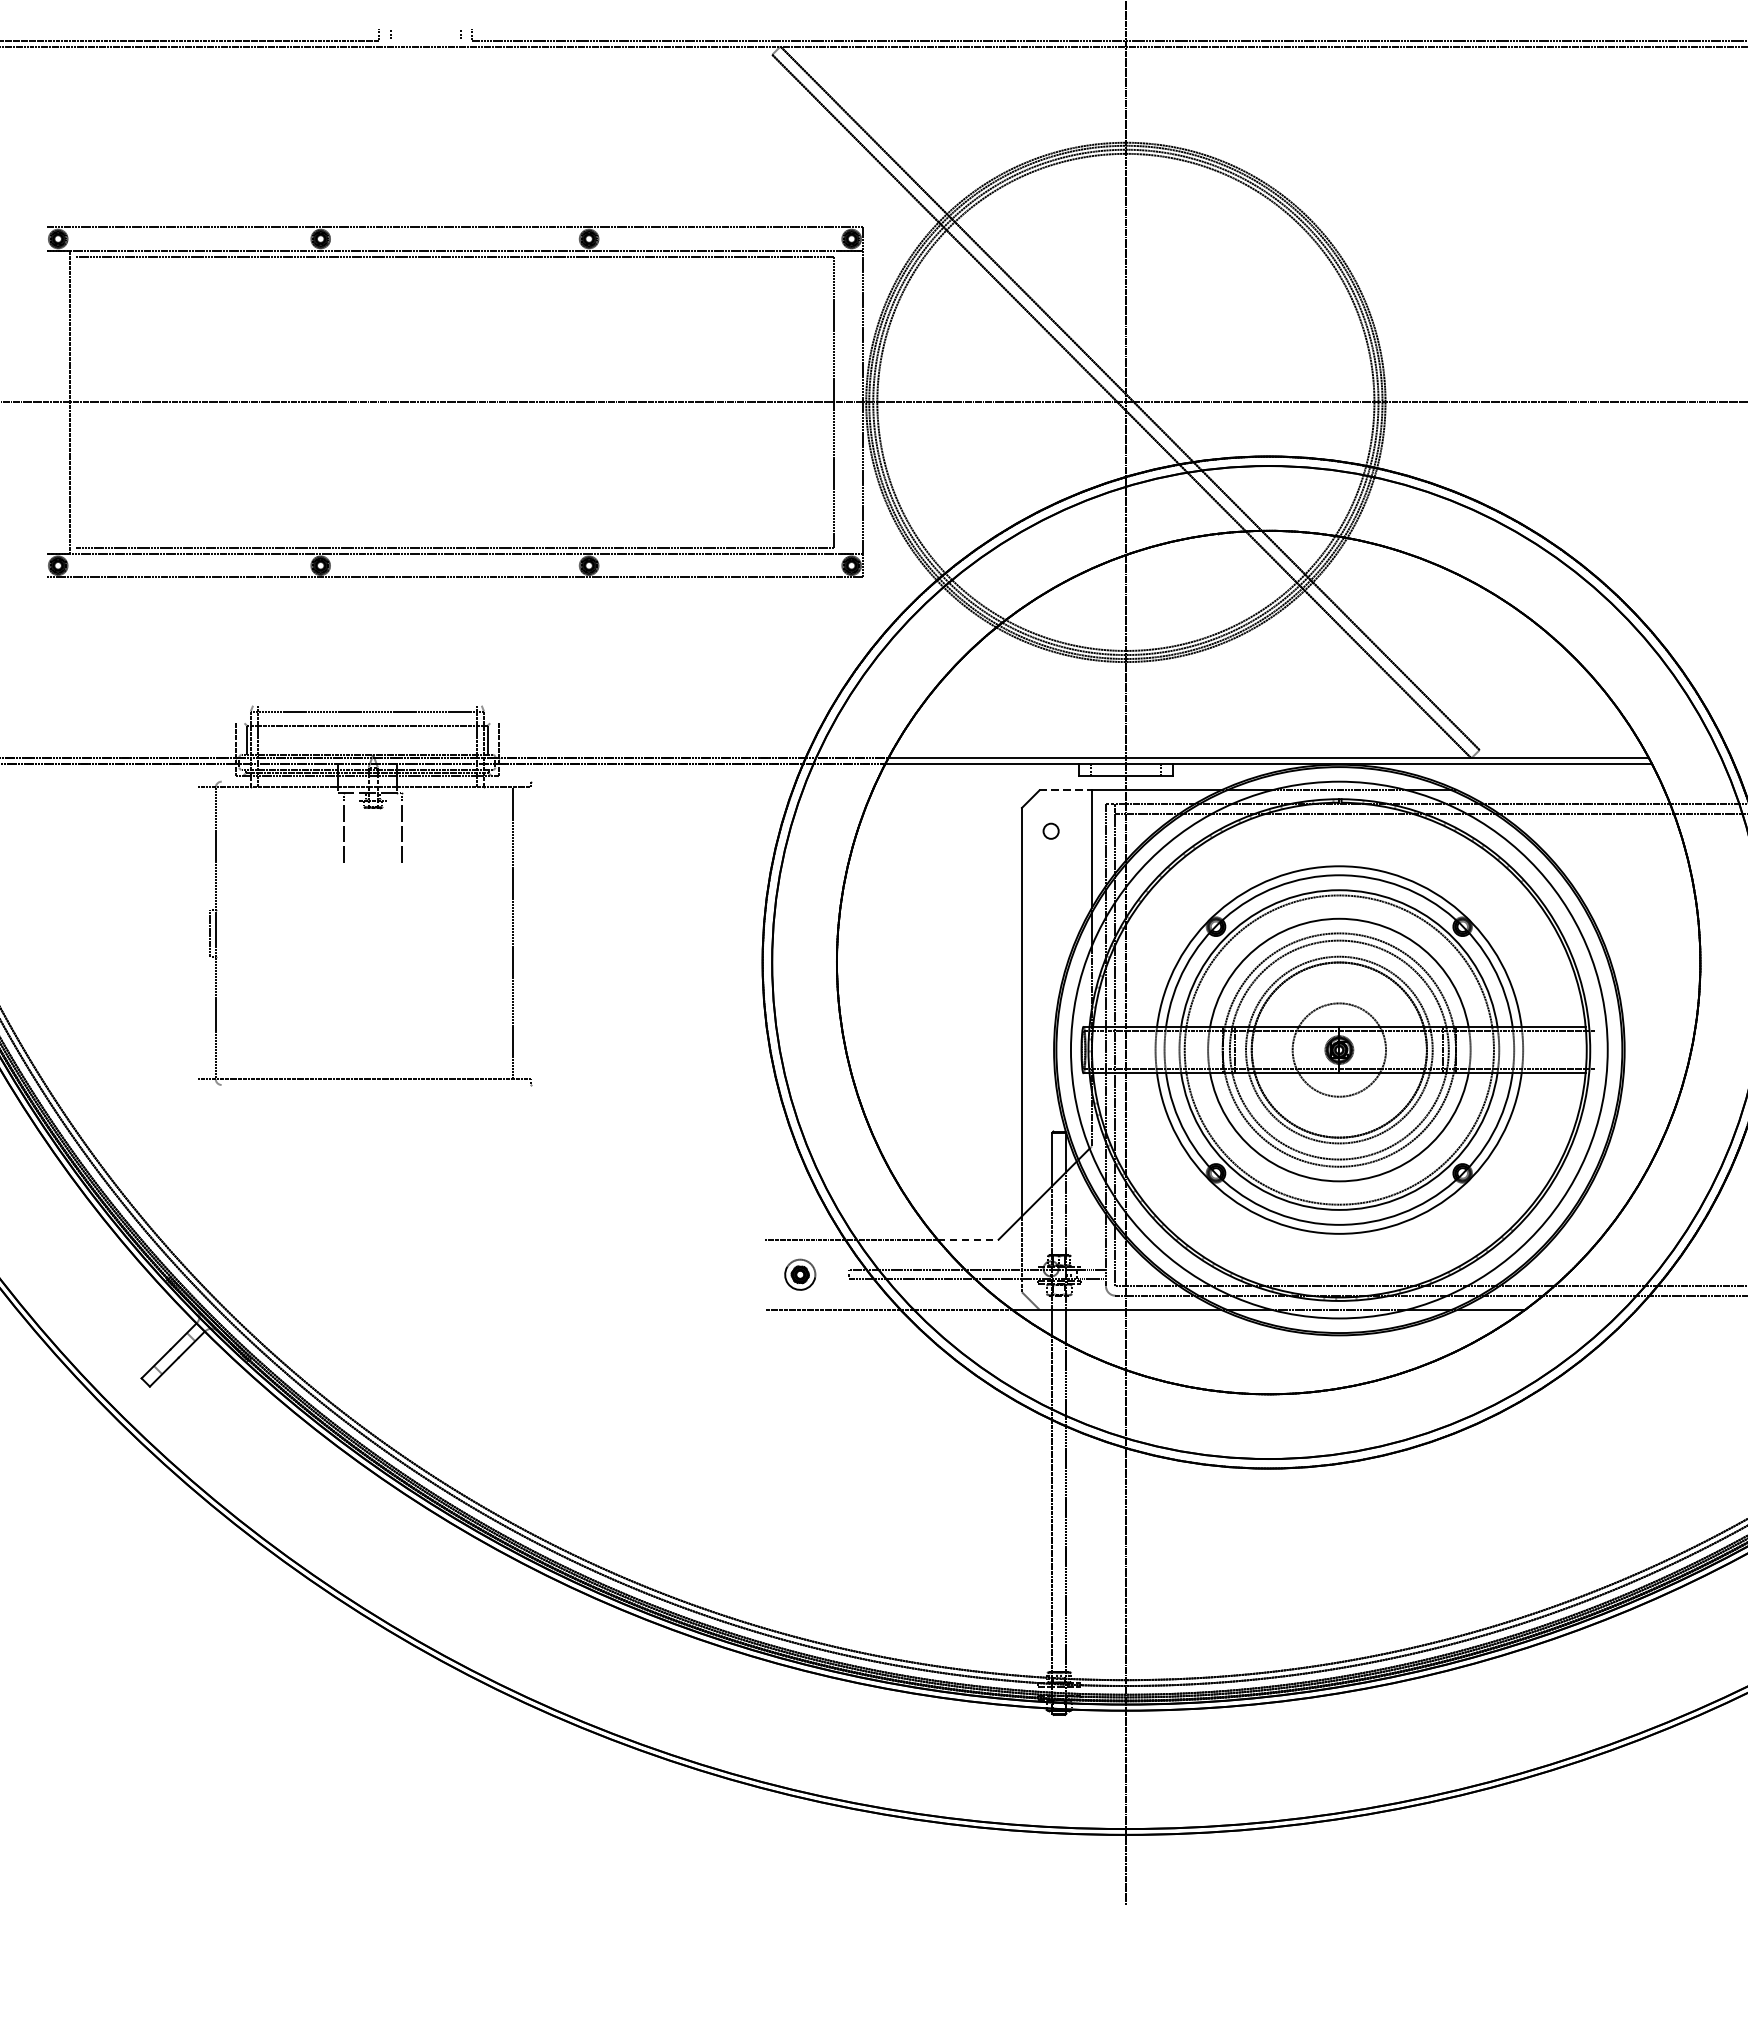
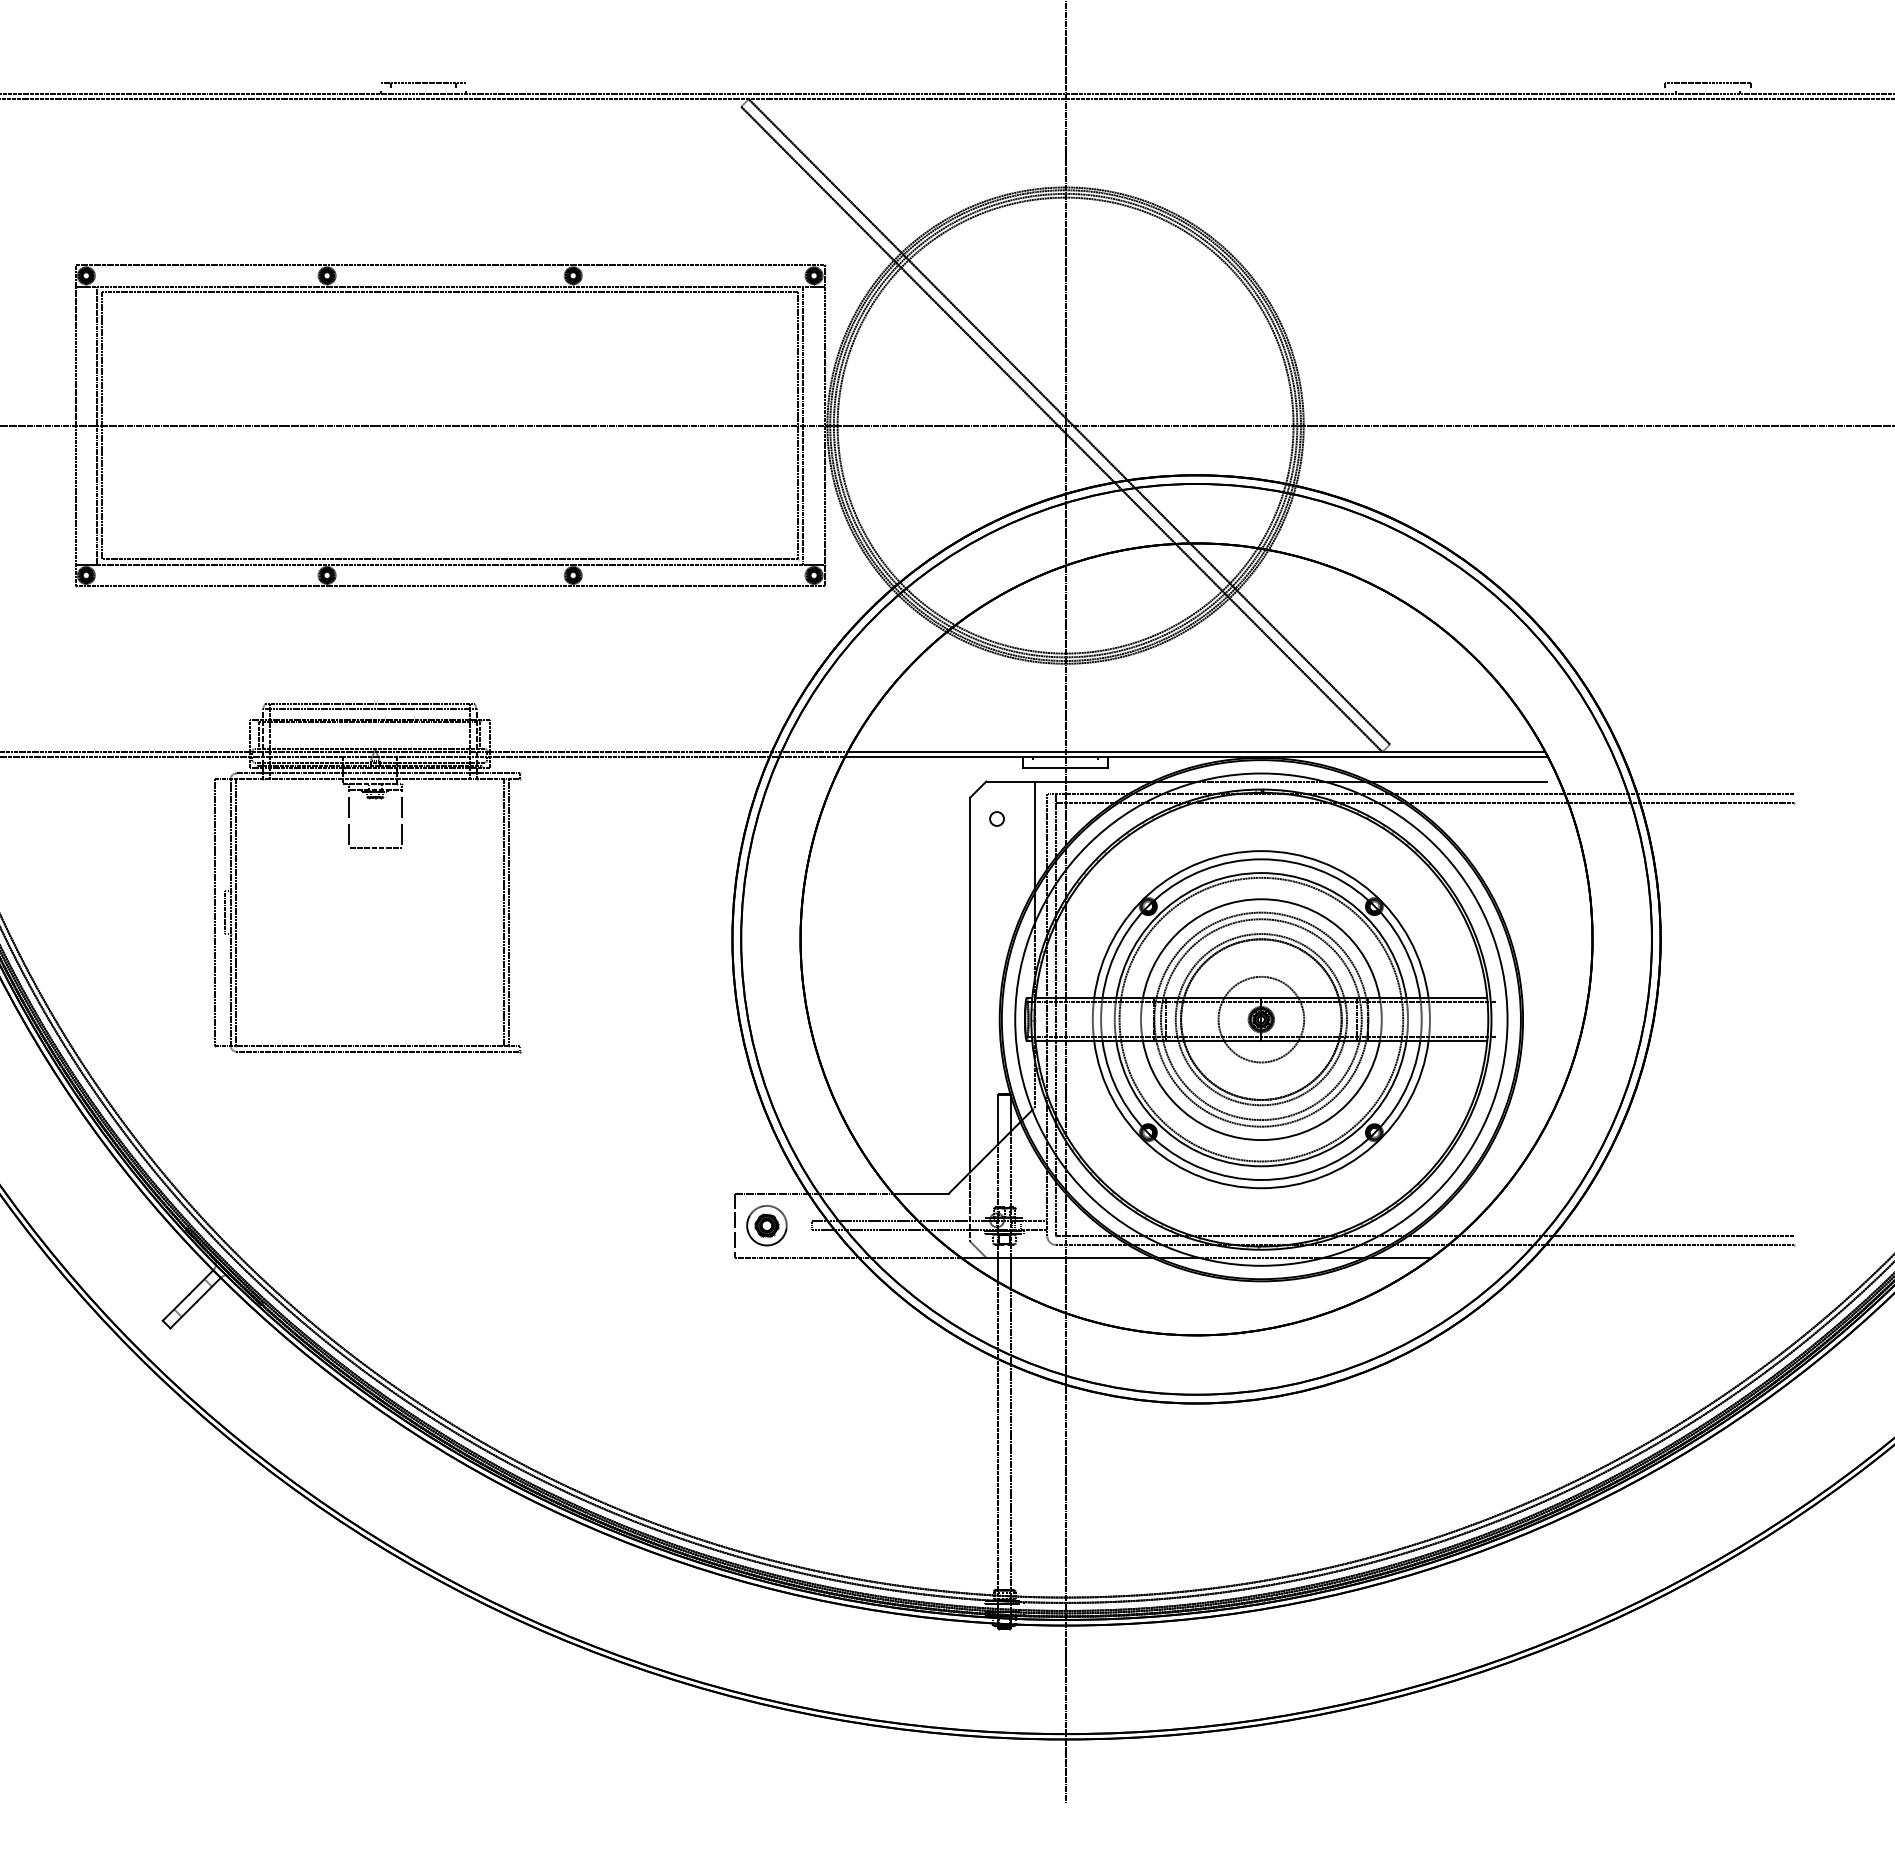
line: (425, 29) -> (423, 83), added
line: (425, 40) -> (423, 93), added
line: (46, 402) -> (75, 425), added
line: (75, 402) -> (102, 425), added
line: (840, 402) -> (803, 425), added
line: (366, 705) -> (369, 703), added
line: (366, 722) -> (369, 719), added
line: (375, 781) -> (377, 773), added
line: (1065, 790) -> (1010, 781), dashed -> solid
line: (1554, 790) -> (1458, 781), added
line: (373, 799) -> (375, 789), added
line: (373, 863) -> (375, 848), added
line: (197, 933) -> (214, 912), added
line: (221, 933) -> (236, 912), added
line: (519, 933) -> (509, 912), added
line: (375, 1084) -> (377, 1051), added
line: (967, 1239) -> (920, 1193), dashed -> solid
line: (764, 1274) -> (734, 1225), added
part: (799, 1274) -> (766, 1225), size x1.43

